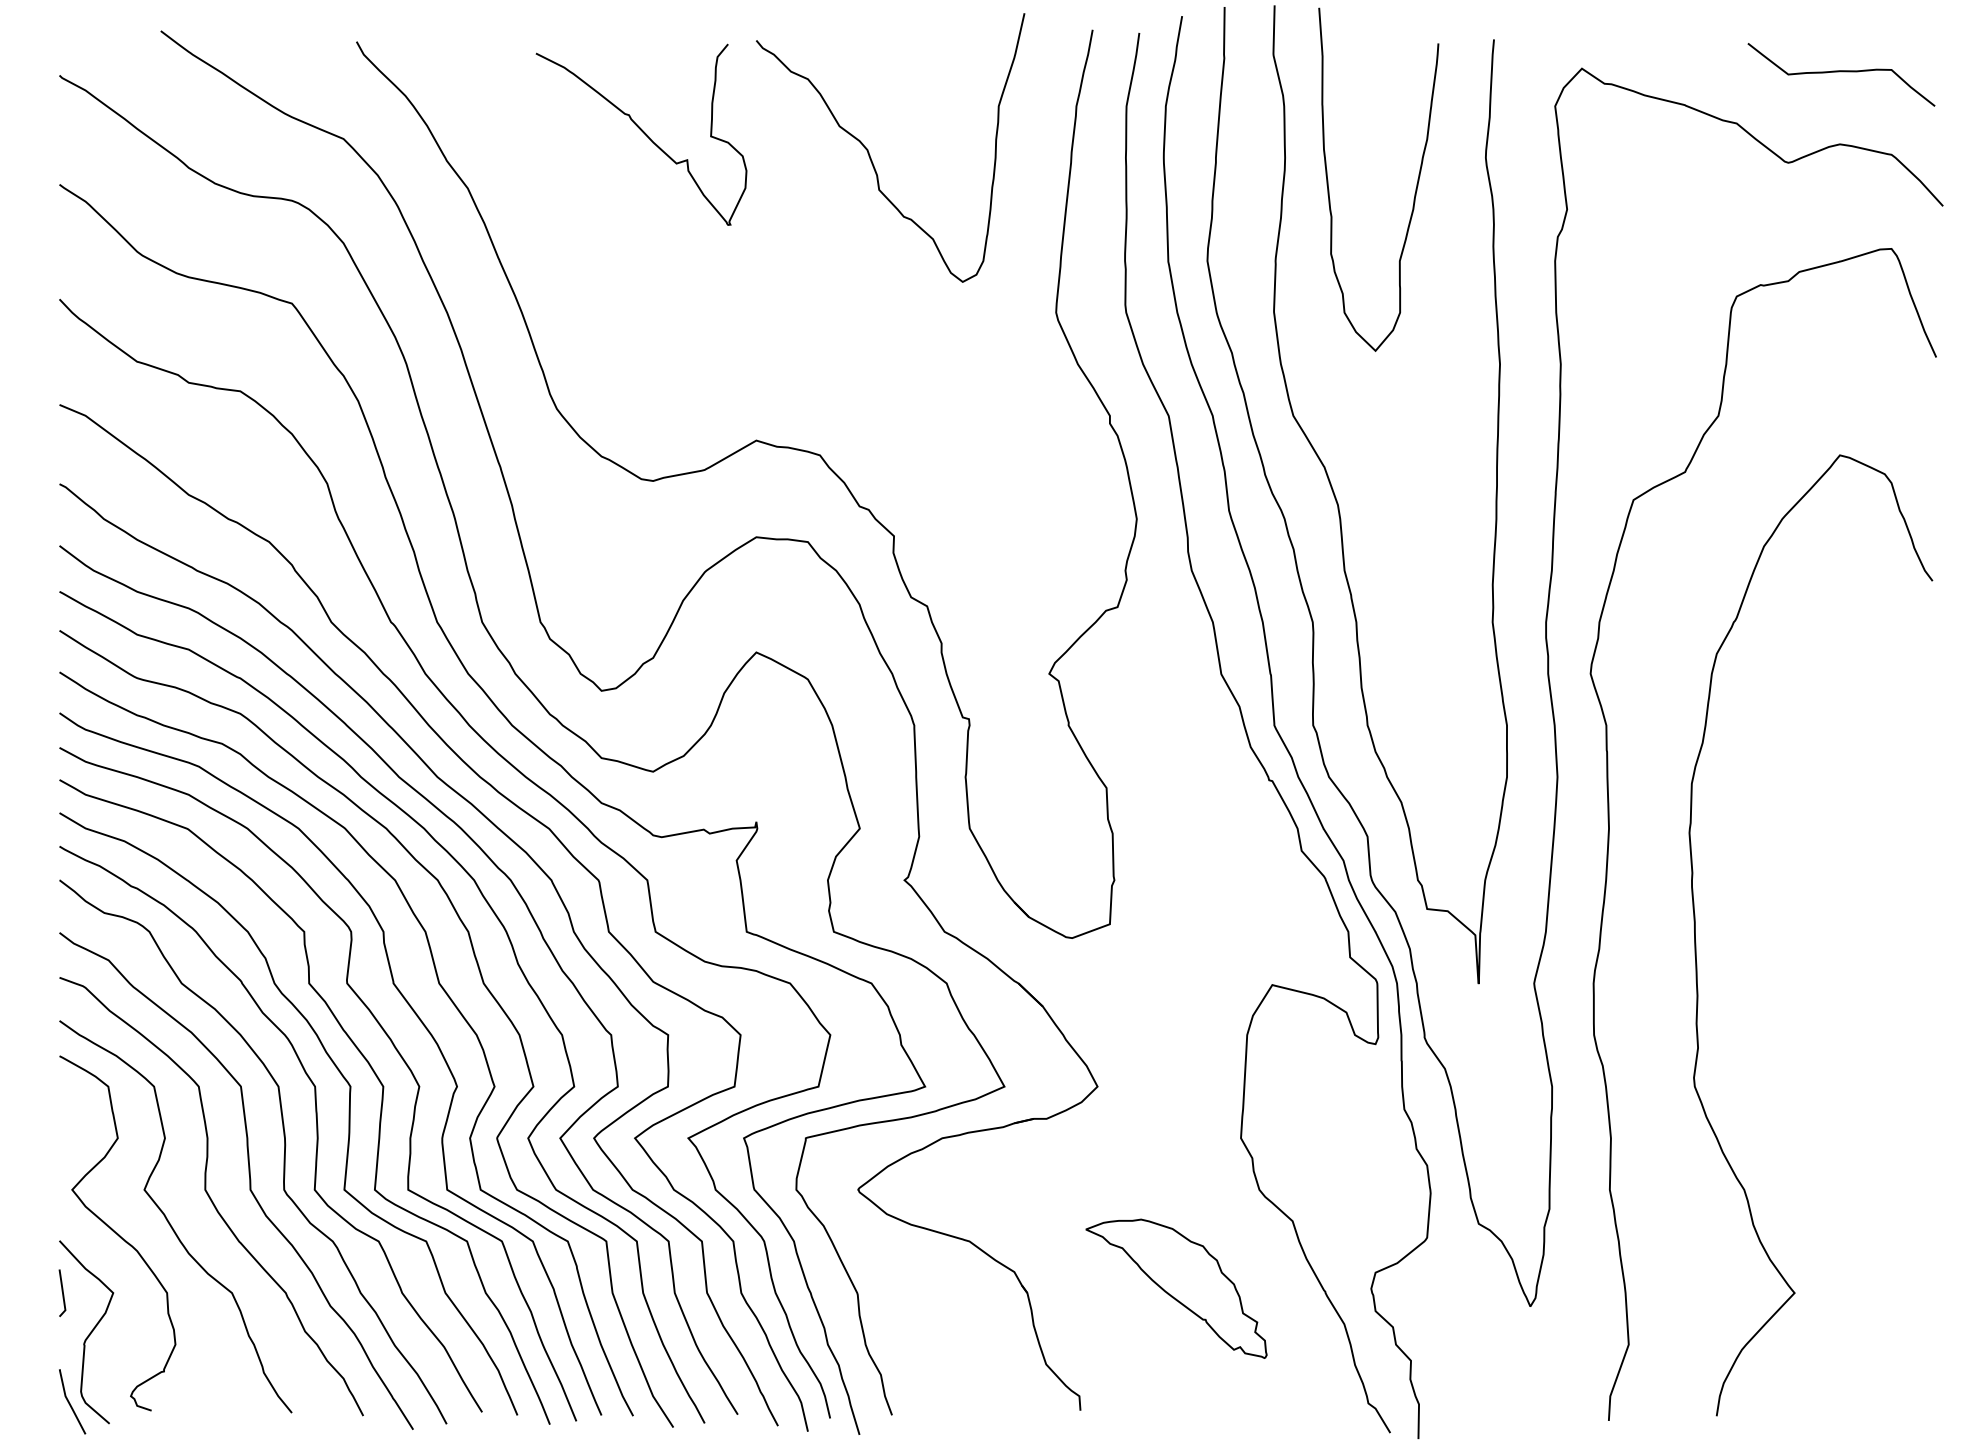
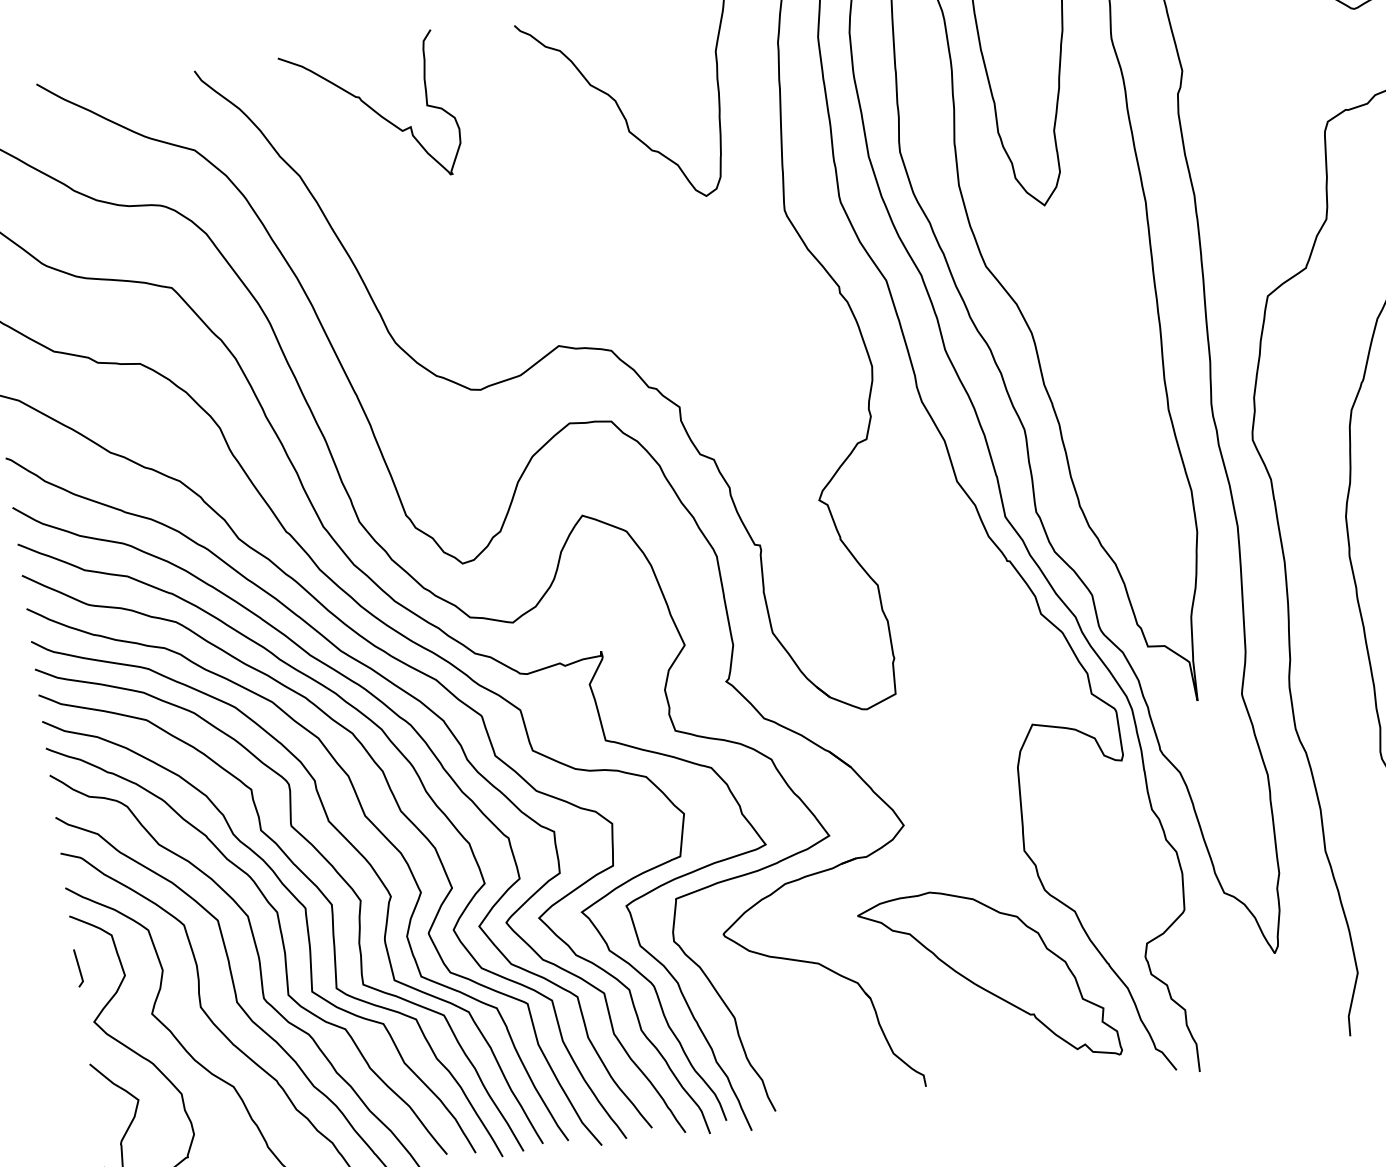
curve: (642, 132) -> (371, 109), moved
part: (1176, 1288) -> (989, 978), size x1.67
line: (62, 1293) -> (78, 968), moved

